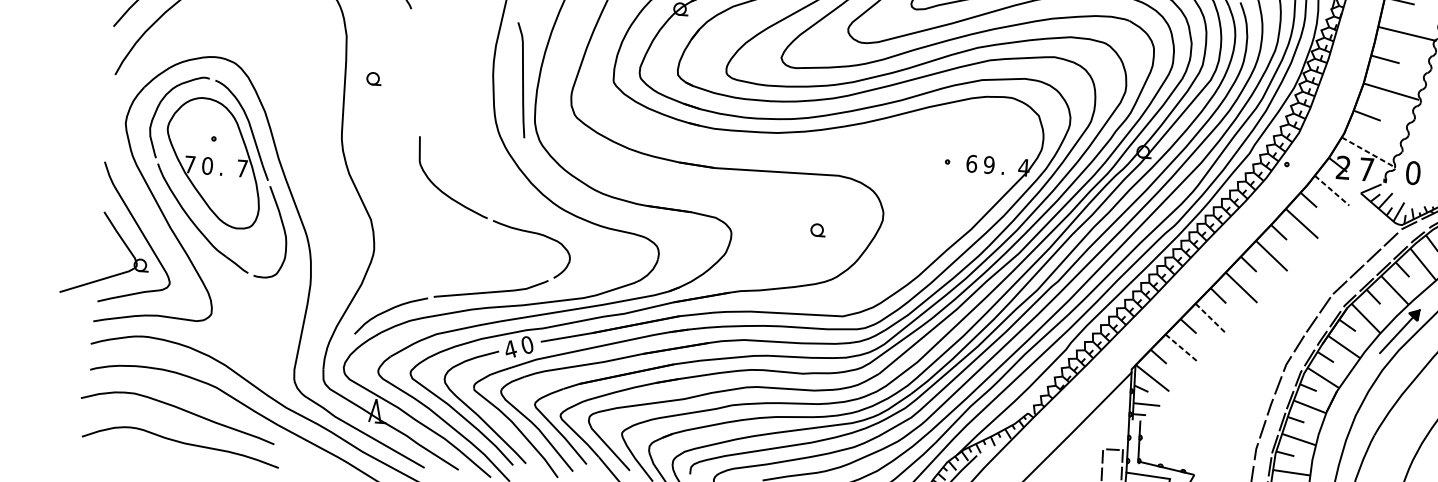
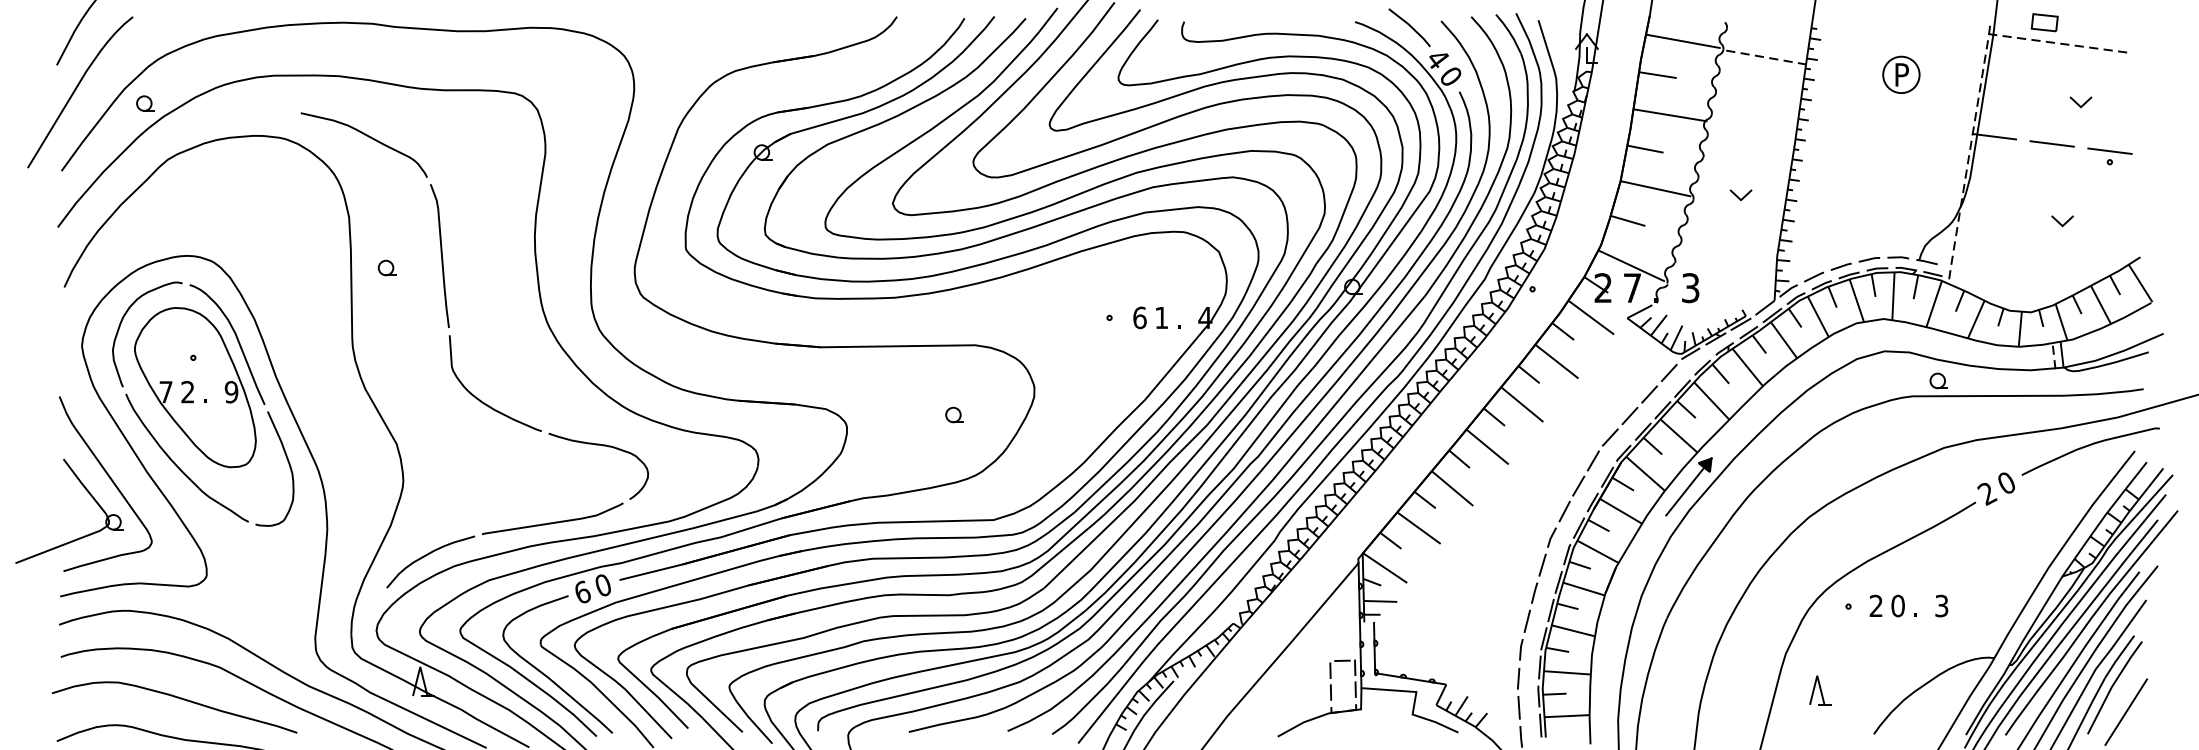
curve: (522, 79) -> (441, 255), moved
line: (1367, 151) -> (1631, 265), dashed -> solid
text: (989, 164) -> (1161, 317), 9 -> 1
text: (207, 166) -> (187, 392), 0 -> 2
text: (242, 168) -> (231, 392), 7 -> 9
text: (1413, 173) -> (1690, 288), 0 -> 3
line: (1332, 190) -> (1591, 317), dashed -> solid
line: (1211, 318) -> (1452, 488), dashed -> solid
text: (510, 348) -> (582, 591), 4 -> 6
line: (1181, 348) -> (1418, 528), dashed -> solid

